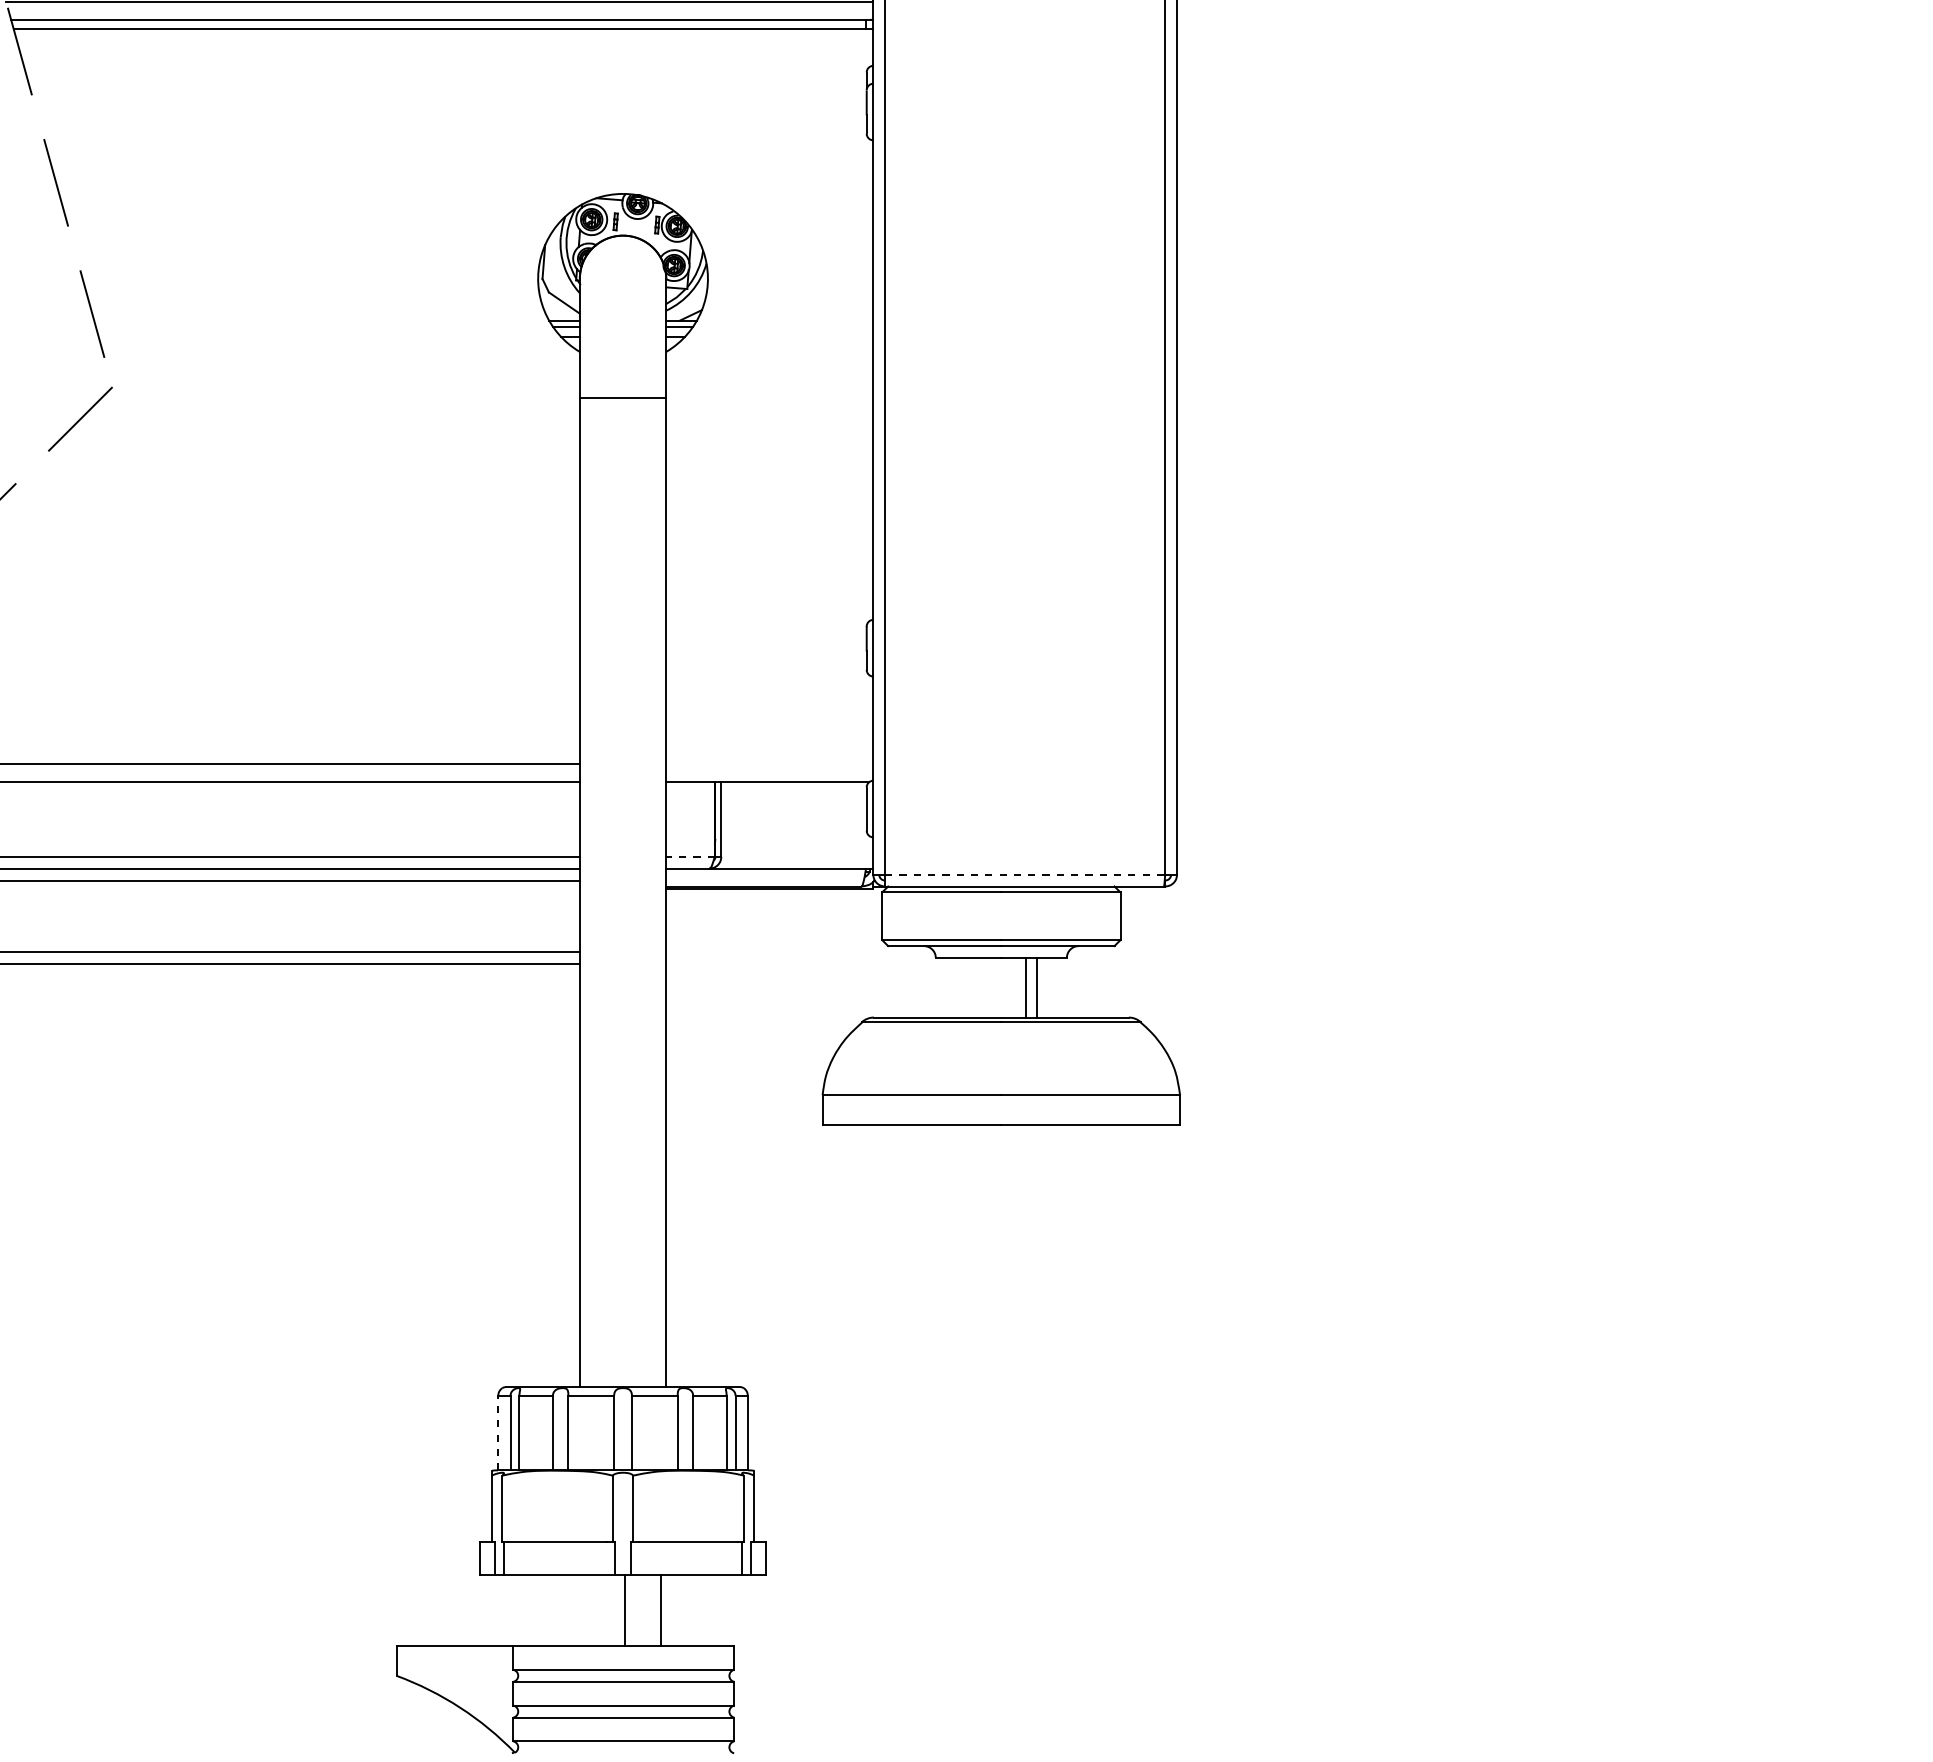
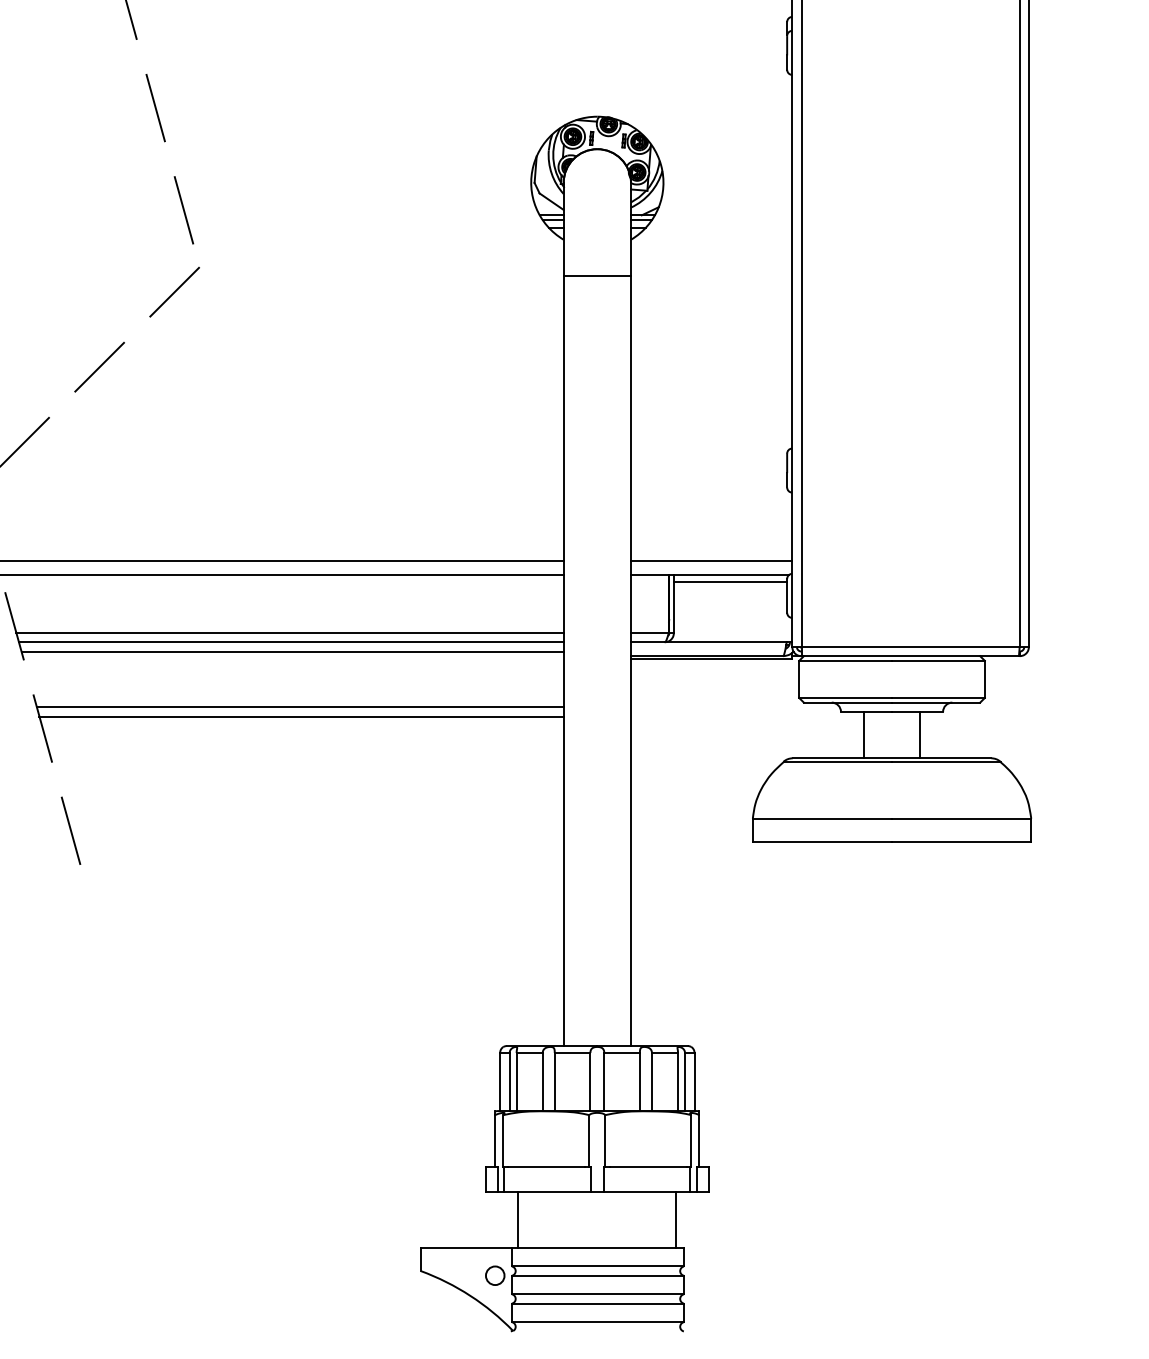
line: (769, 764) -> (711, 561), added
line: (793, 791) -> (730, 582), added
line: (690, 856) -> (649, 632), dashed -> solid
line: (1025, 874) -> (910, 646), dashed -> solid
line: (1025, 987) -> (864, 734), moved
line: (498, 1432) -> (500, 1081), dashed -> solid
line: (624, 1610) -> (518, 1220), moved
line: (661, 1610) -> (676, 1220), moved
circle: (491, 1681) -> (494, 1275), added

